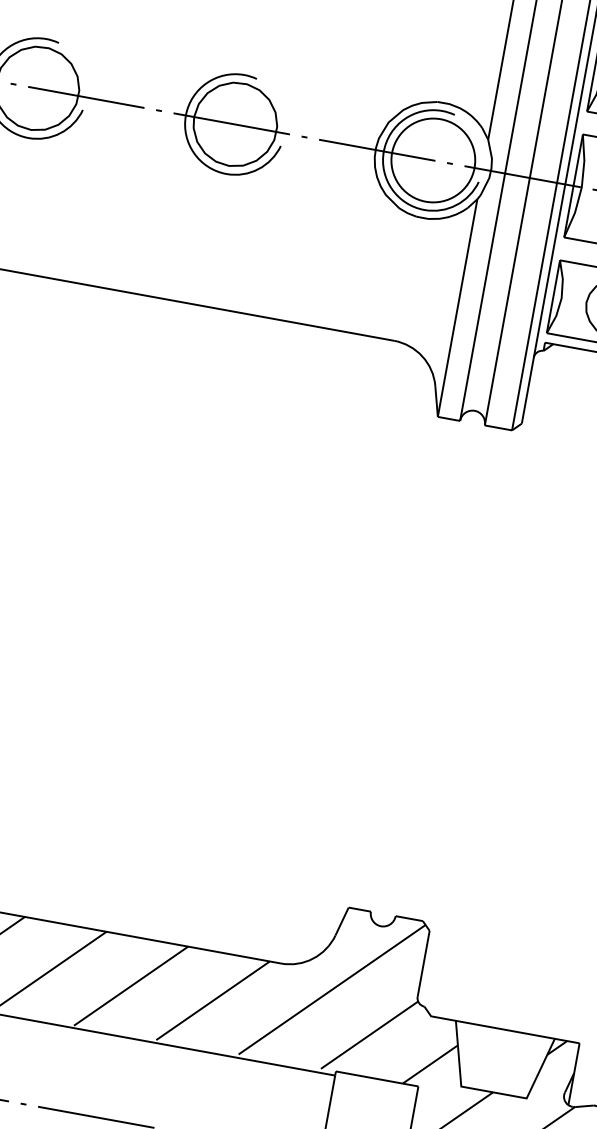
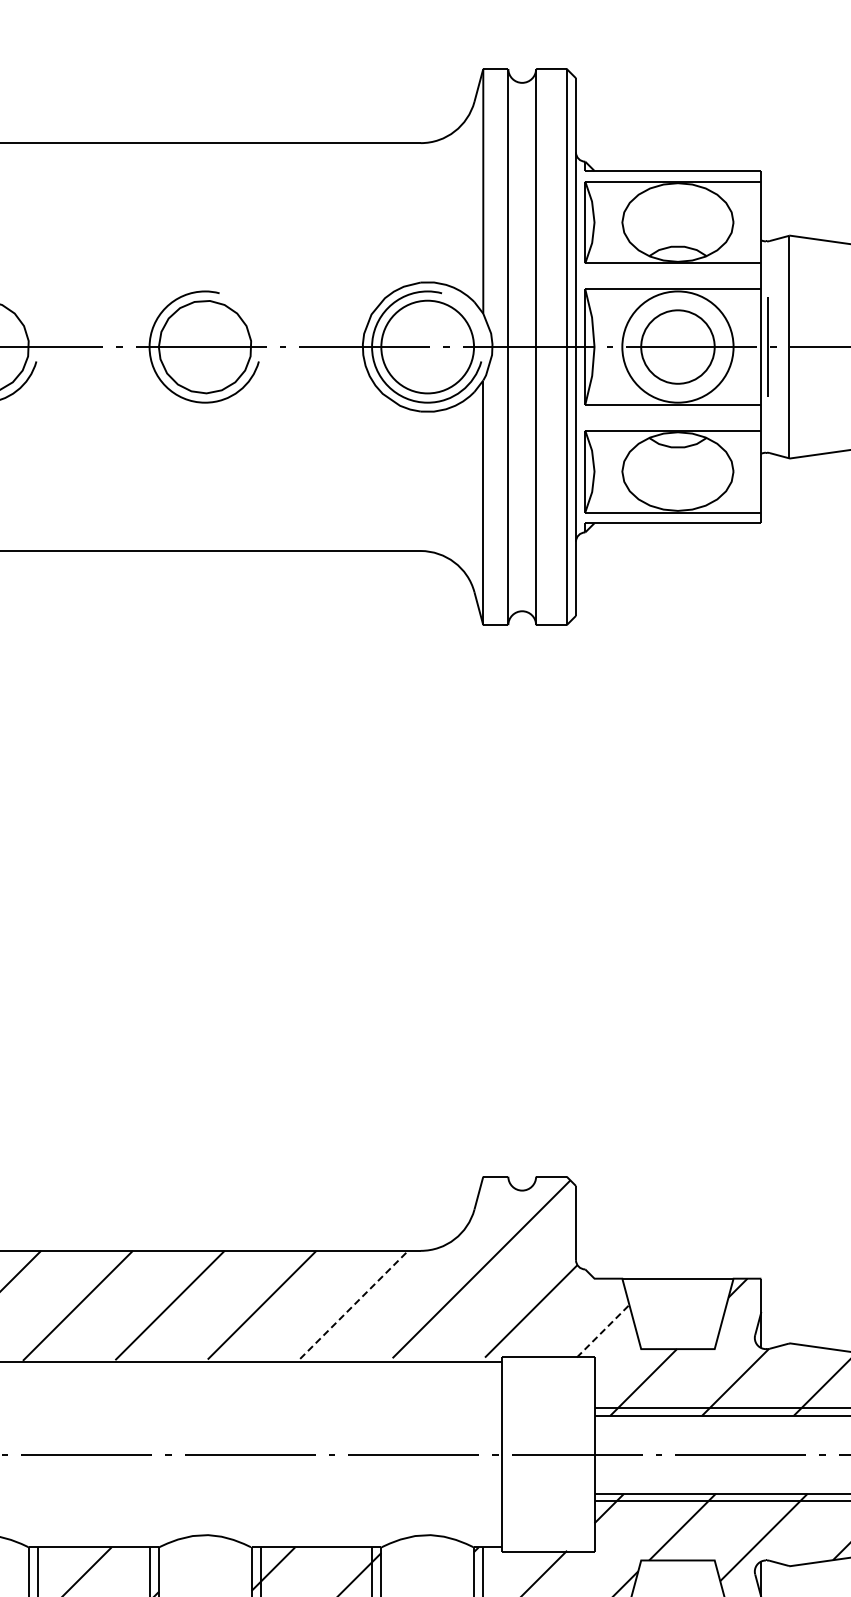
line: (213, 1000) -> (354, 1304), solid -> dashed
line: (430, 1063) -> (603, 1330), solid -> dashed

